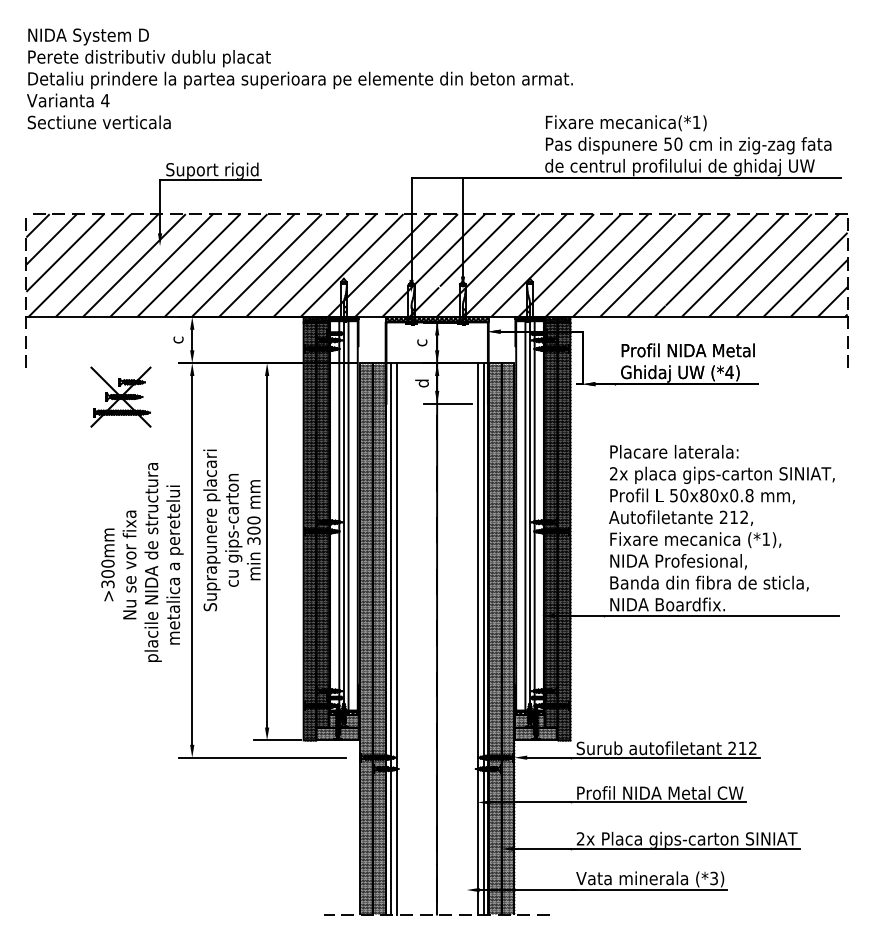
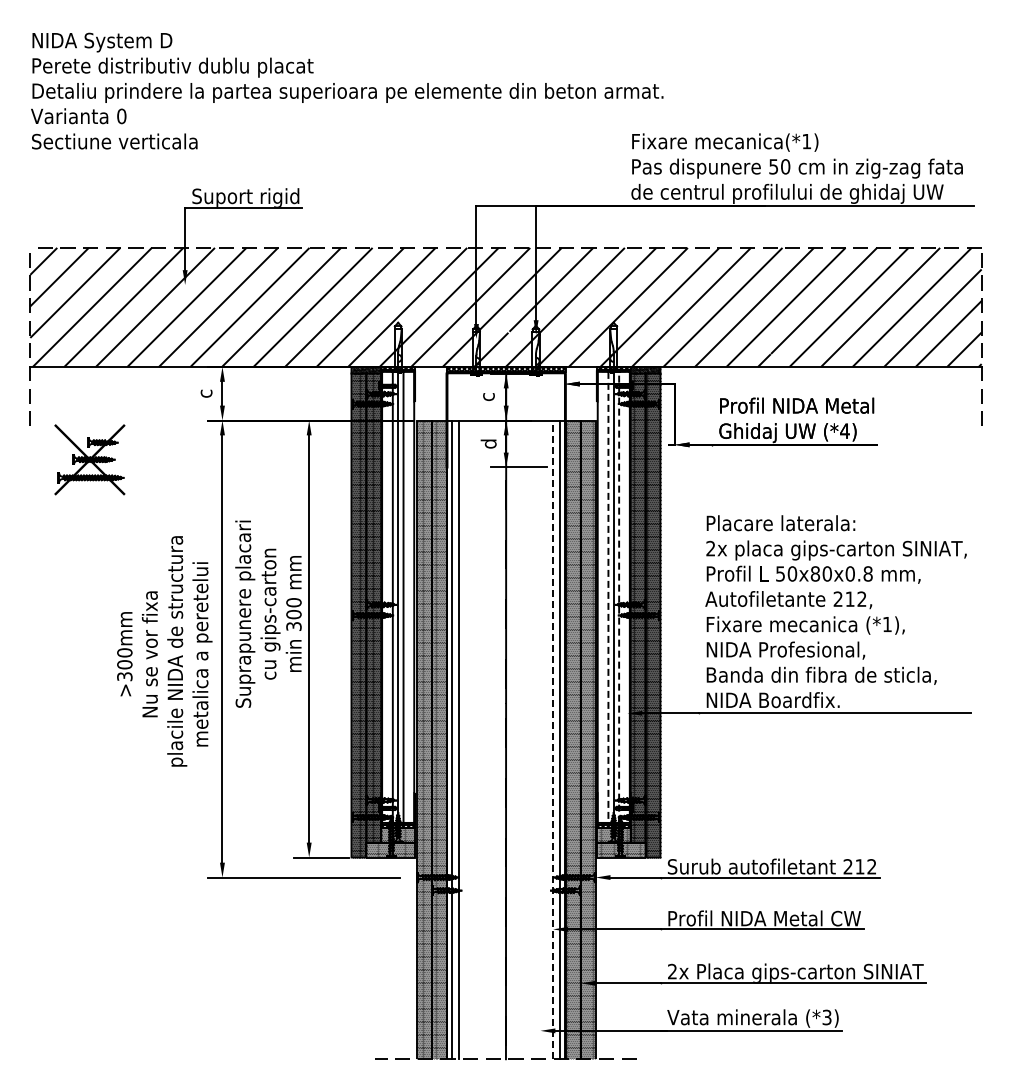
text: (105, 100) -> (121, 116), 4 -> 0
part: (120, 396) -> (89, 459), moved
line: (478, 638) -> (553, 739), solid -> dashed
line: (530, 710) -> (614, 822), solid -> dashed

